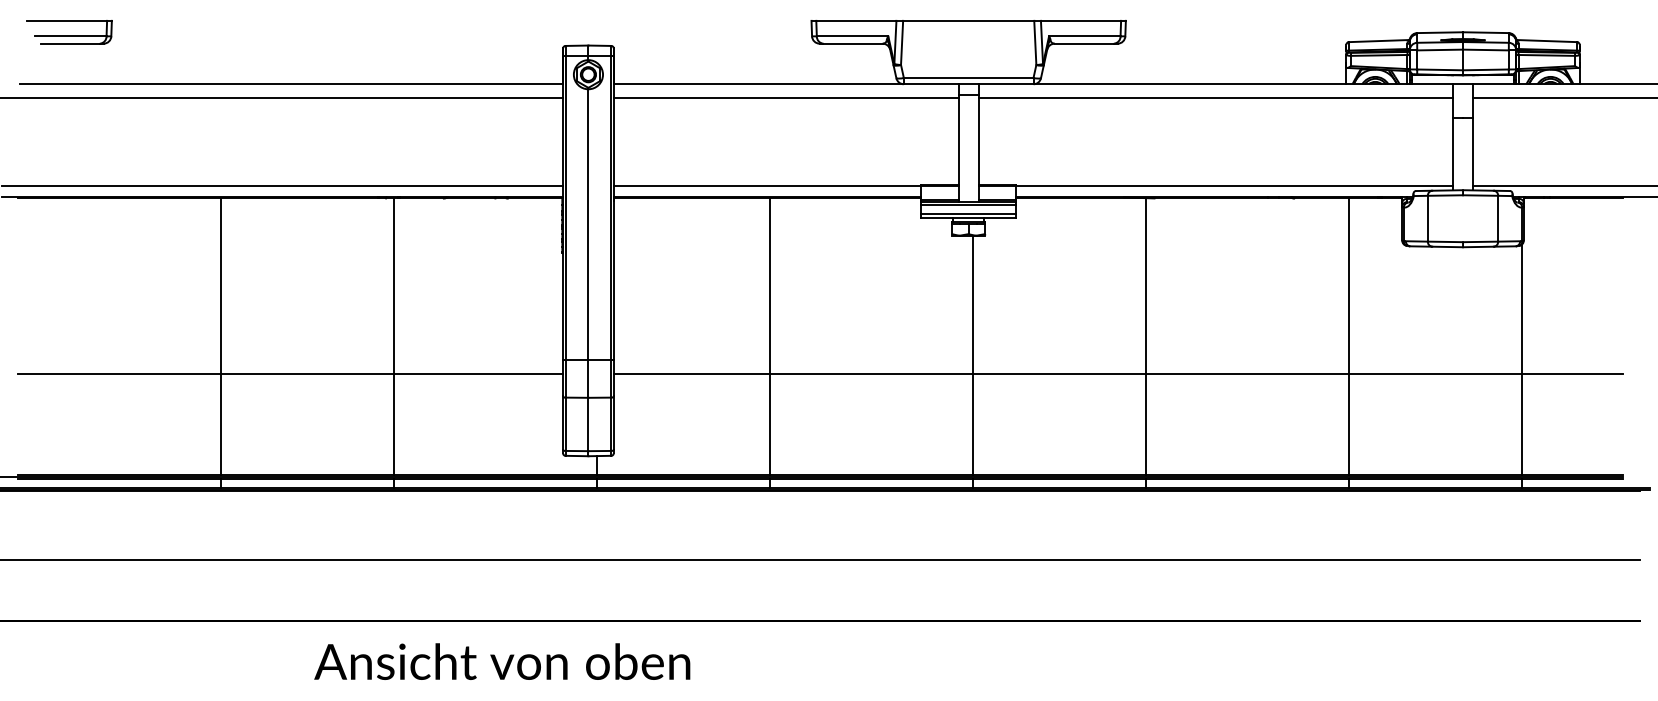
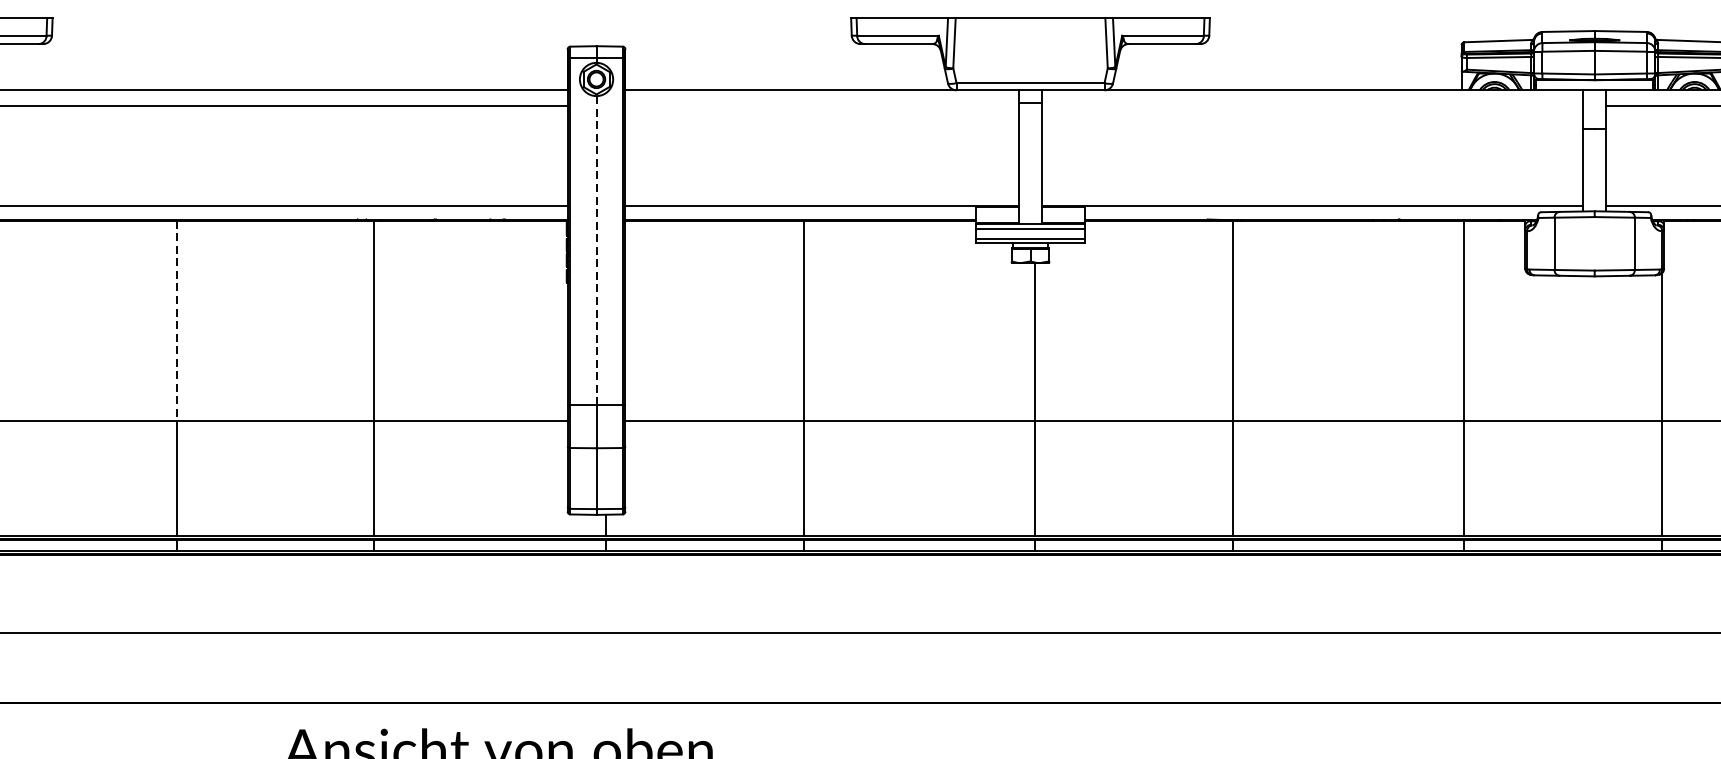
line: (785, 98) -> (821, 106), removed
line: (1215, 98) -> (1312, 106), removed
line: (588, 225) -> (596, 251), solid -> dashed
line: (220, 286) -> (176, 321), solid -> dashed

